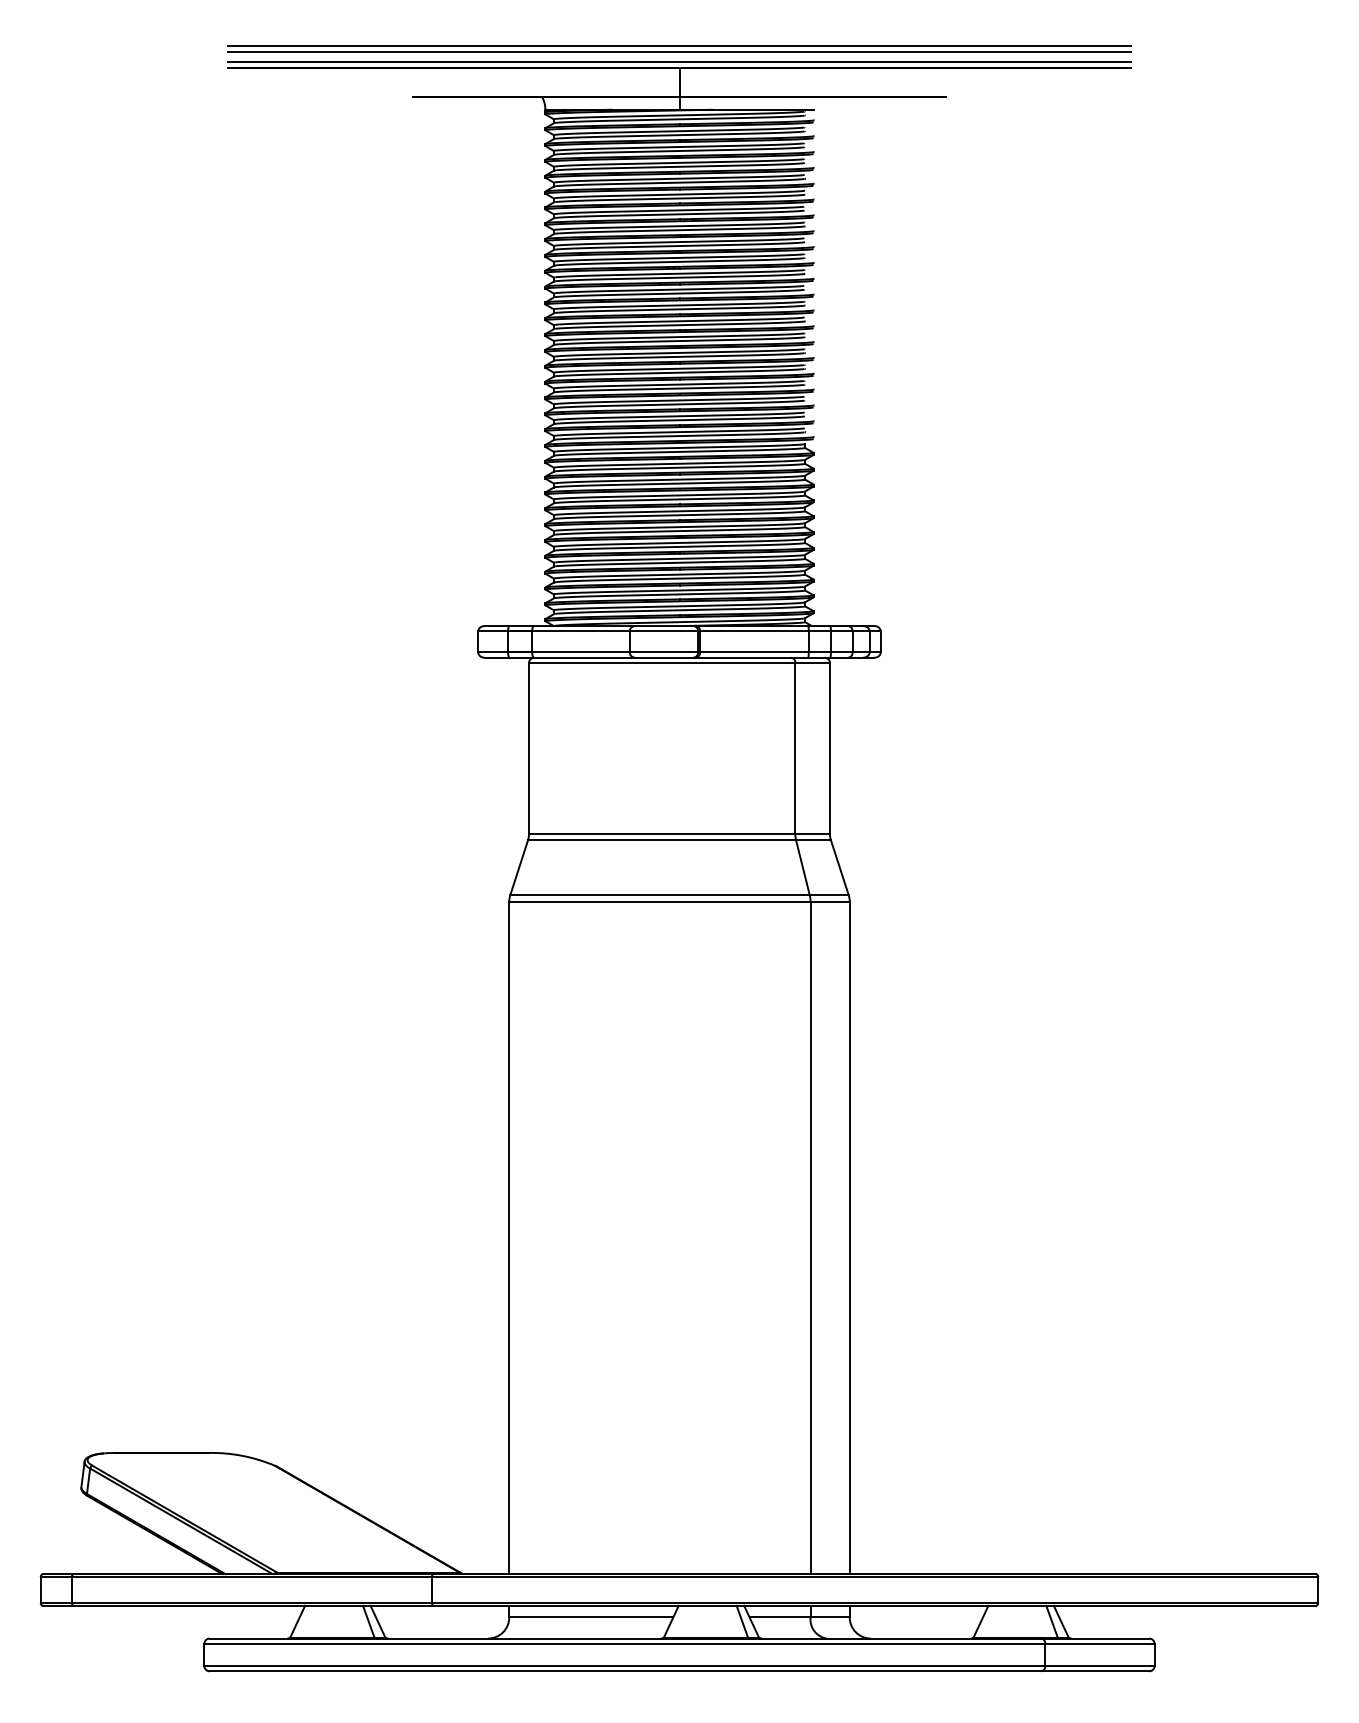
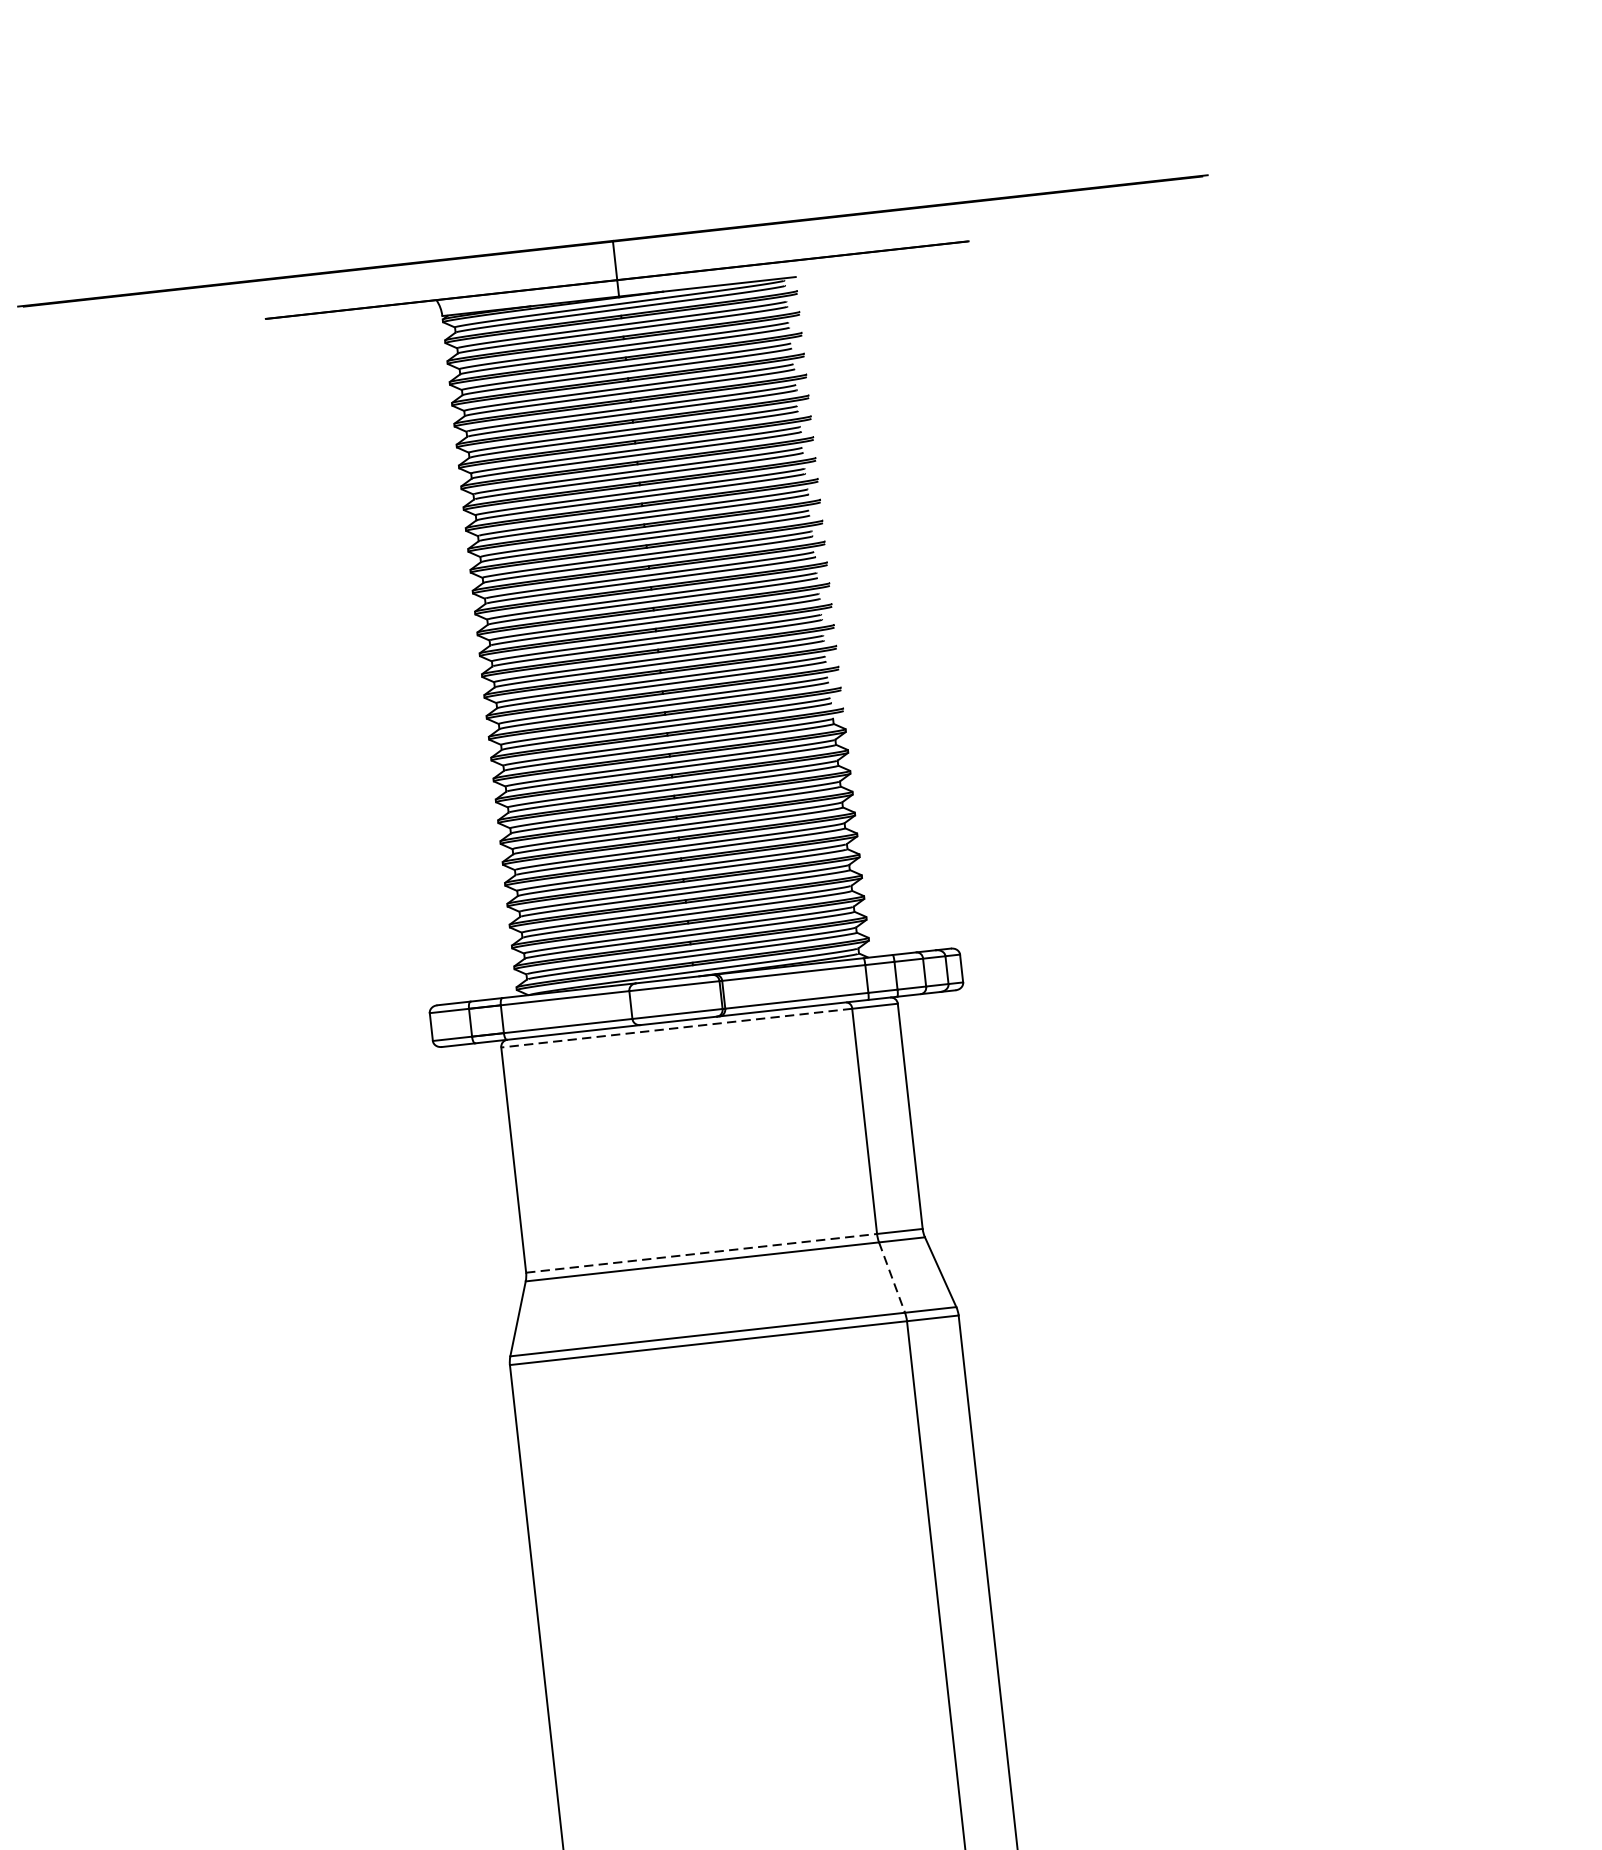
line: (679, 46) -> (609, 213), removed
line: (679, 51) -> (610, 219), removed
line: (679, 62) -> (612, 234), removed
line: (661, 663) -> (675, 1028), solid -> dashed
line: (662, 833) -> (701, 1252), solid -> dashed
line: (803, 868) -> (892, 1278), solid -> dashed

